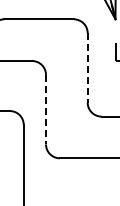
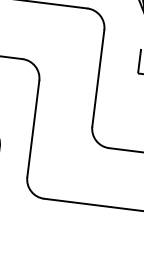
line: (87, 67) -> (98, 77), dashed -> solid
line: (46, 109) -> (34, 128), dashed -> solid

